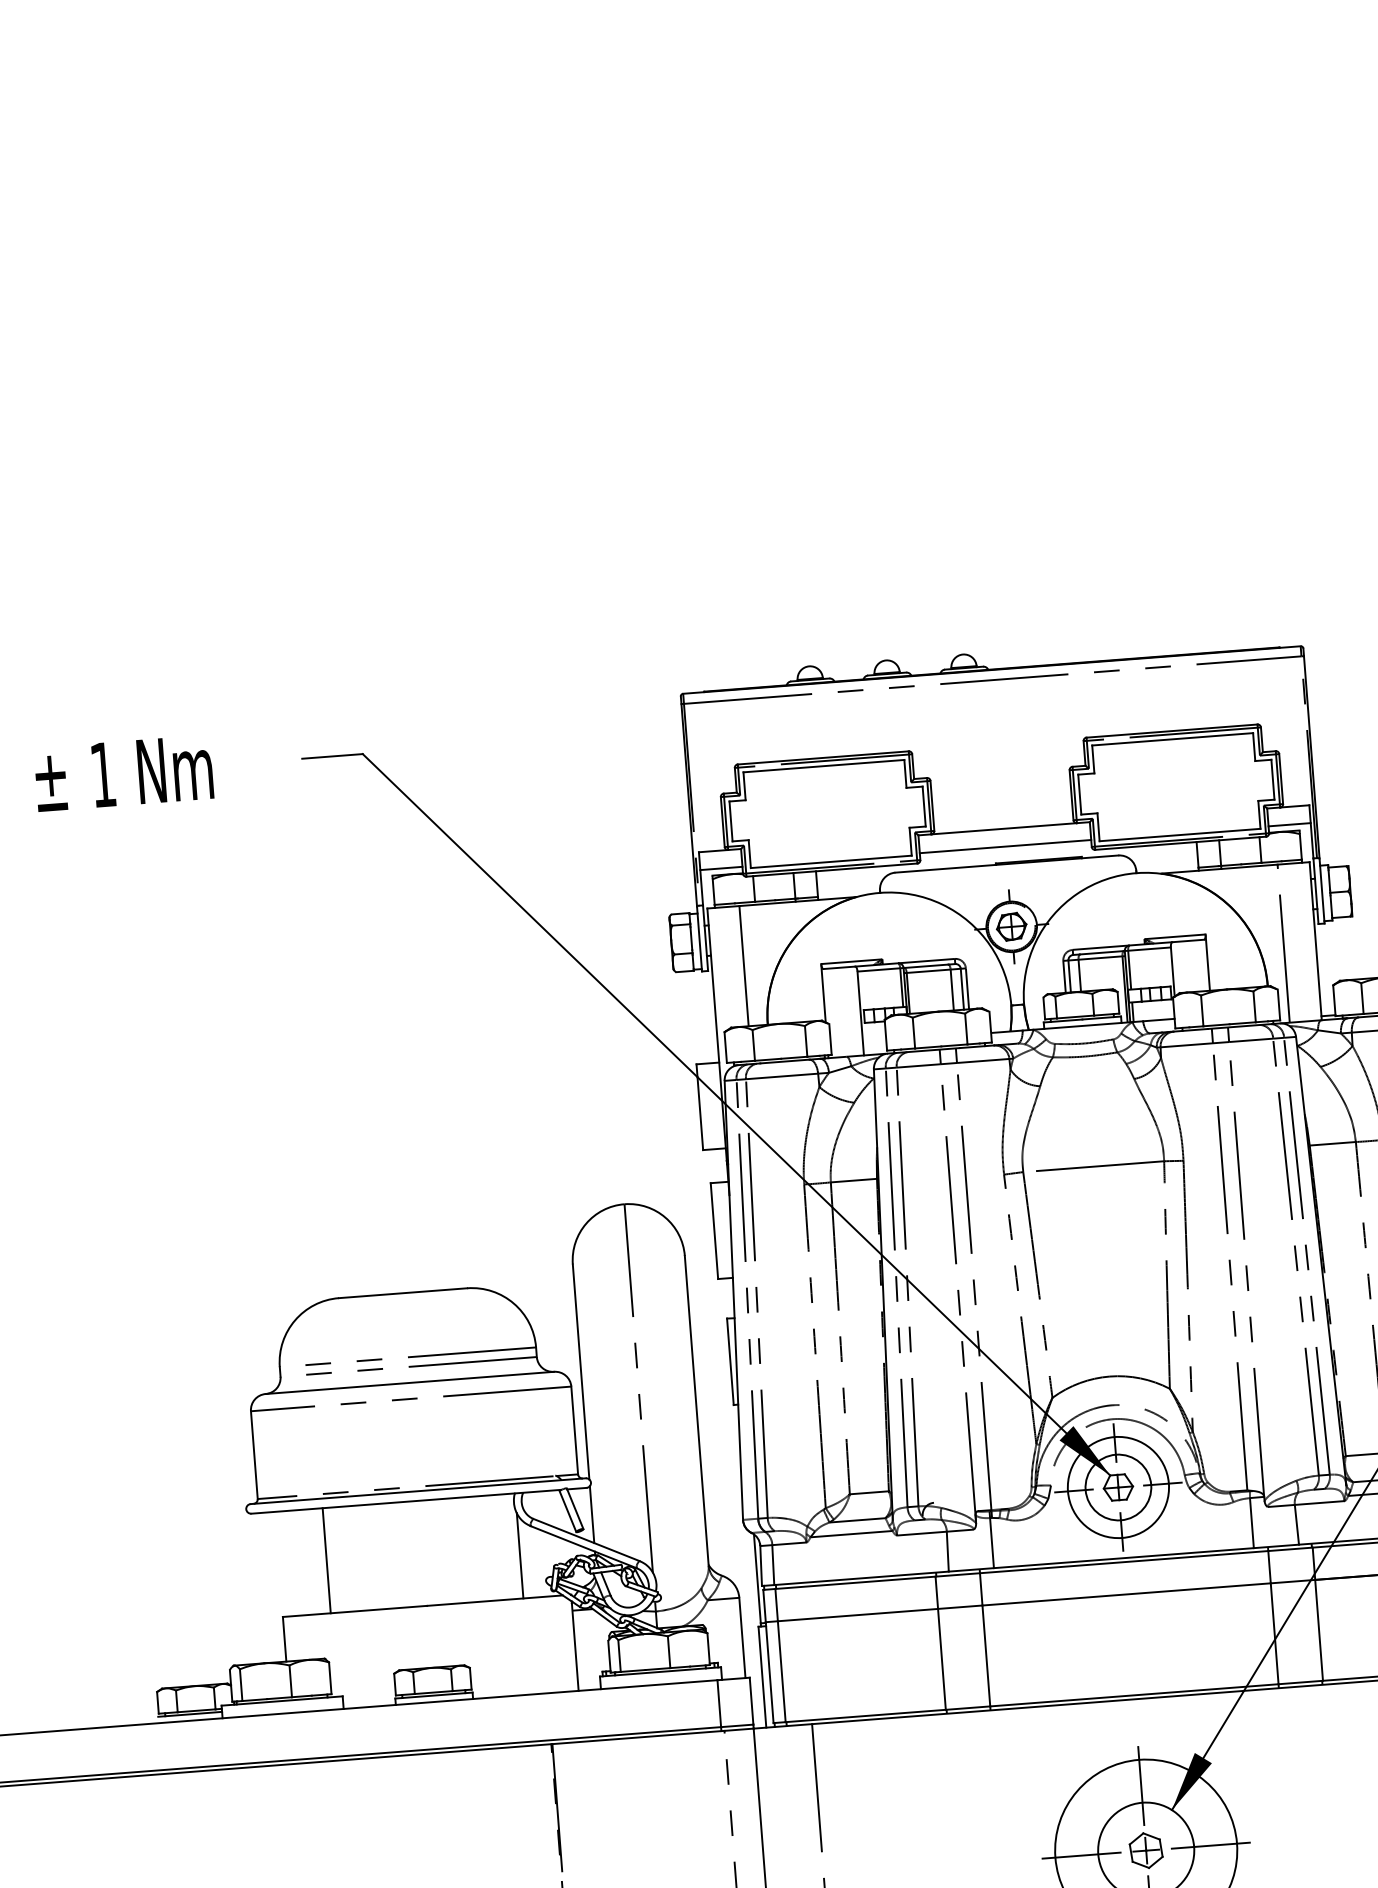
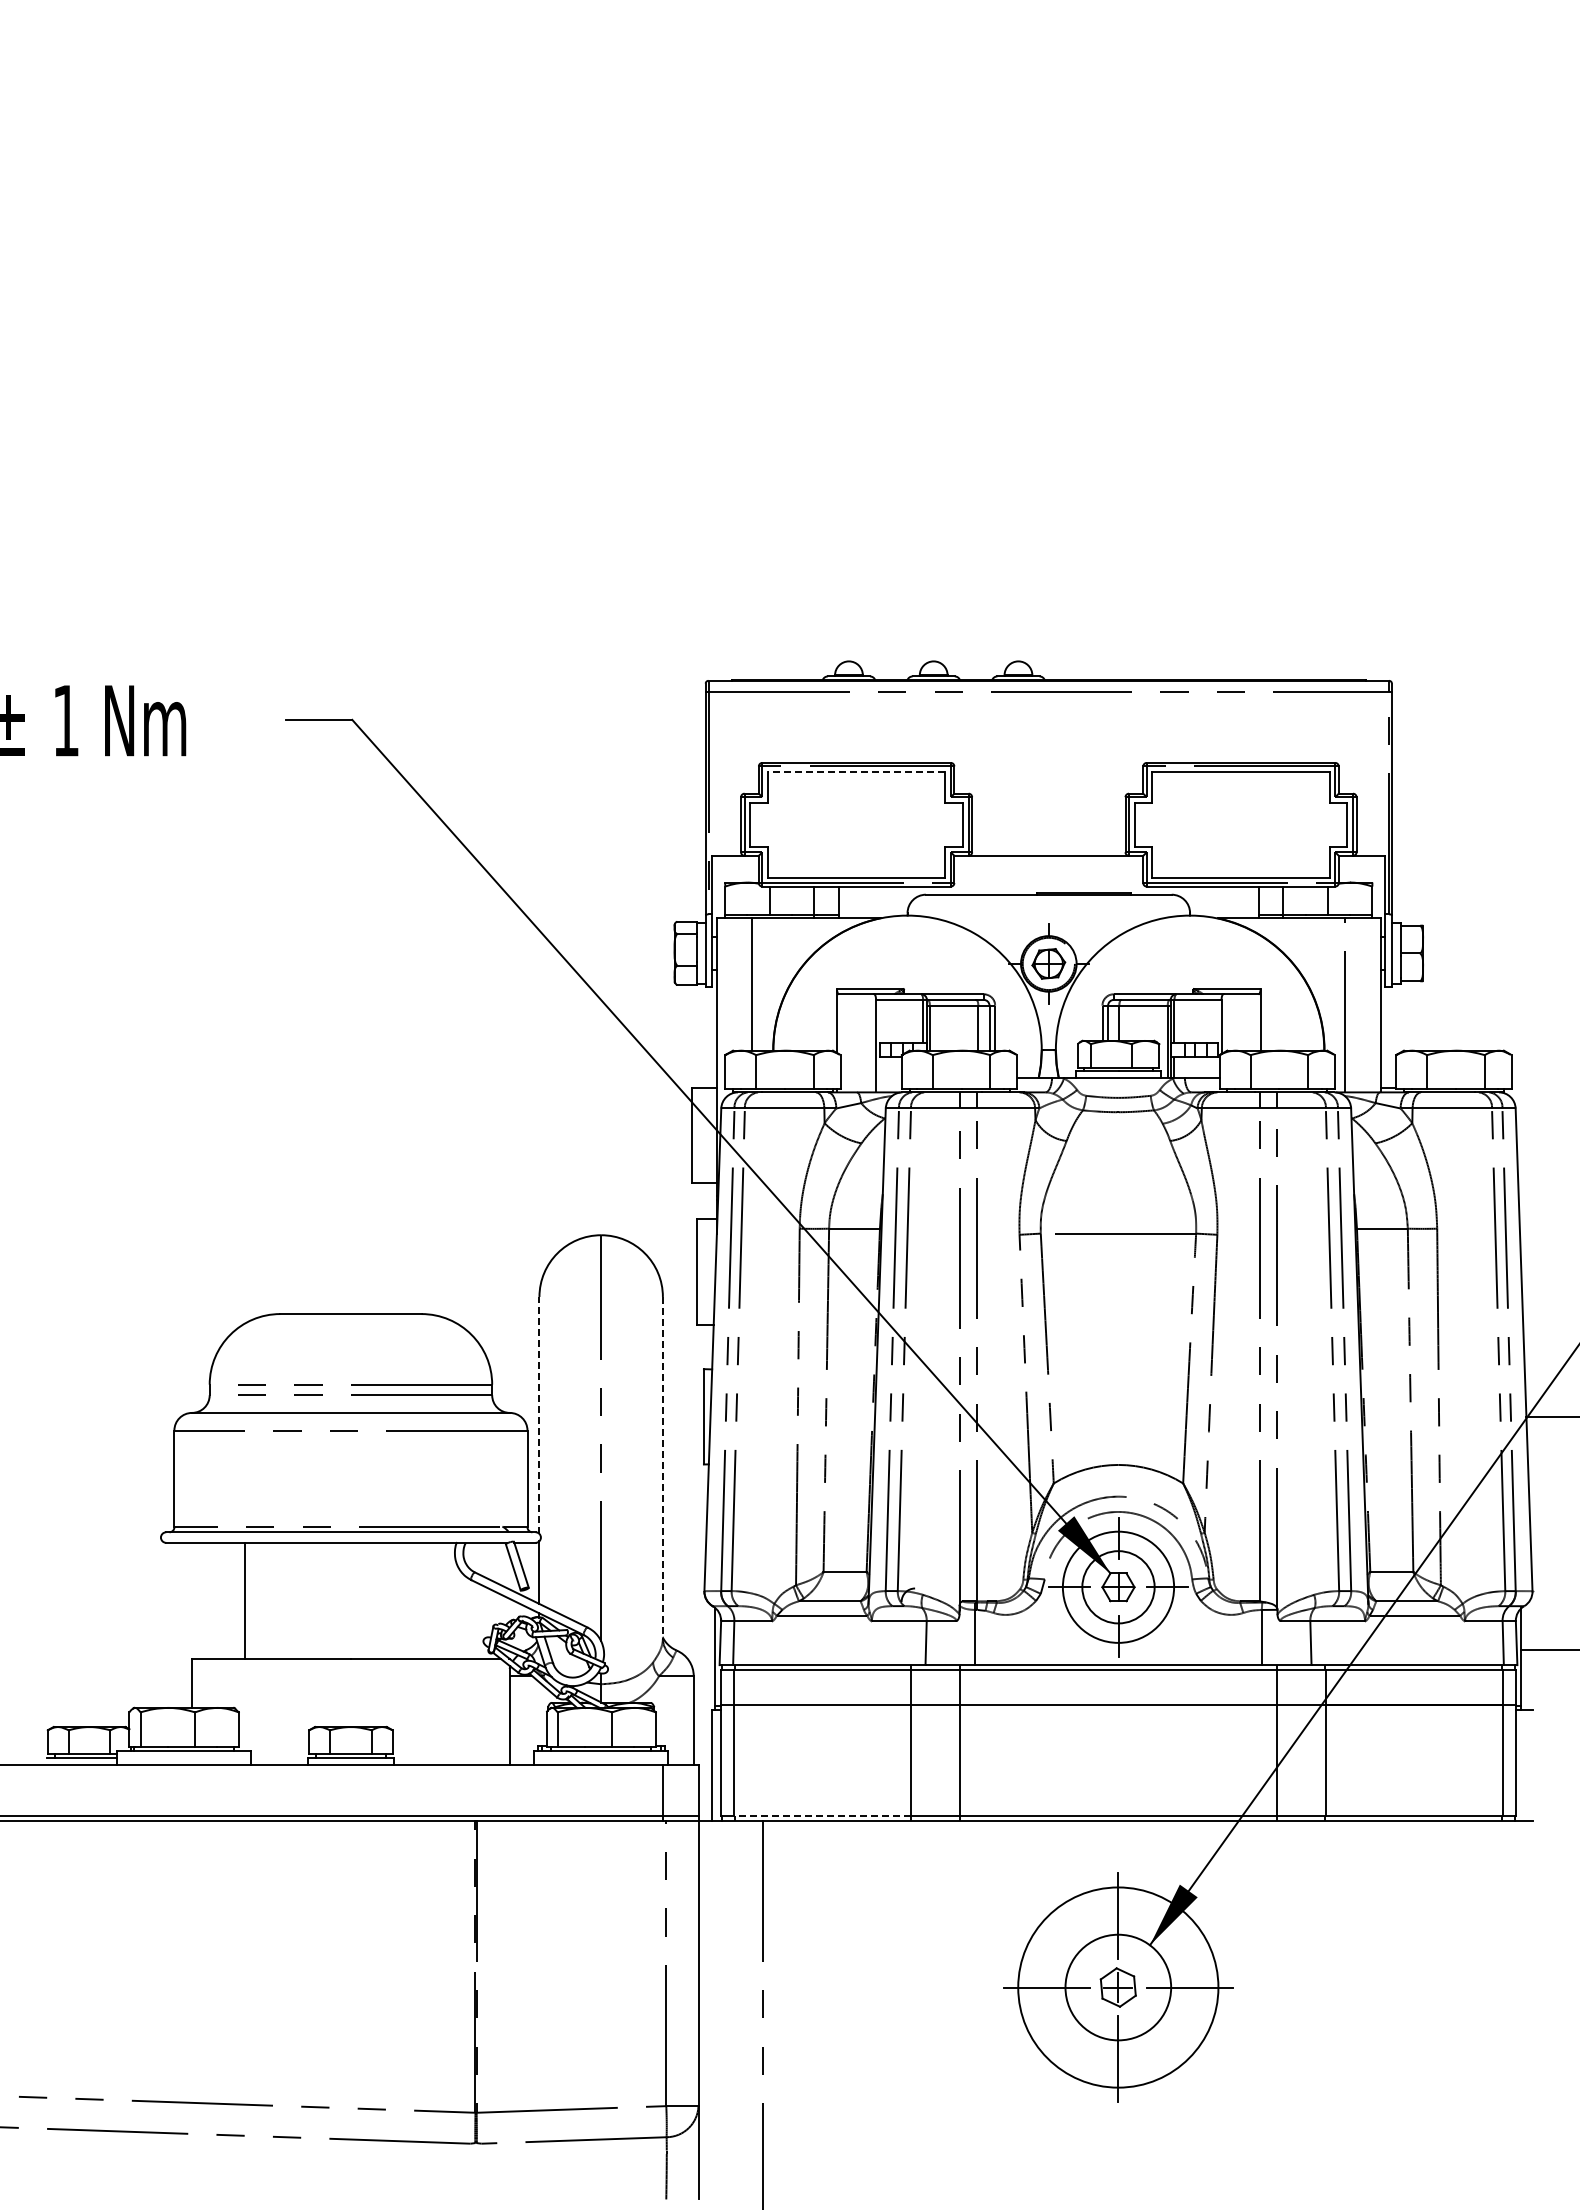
line: (823, 765) -> (856, 771), solid -> dashed
line: (1289, 824) -> (1361, 875), removed
line: (1005, 846) -> (1048, 875), removed
line: (721, 868) -> (735, 875), removed
line: (581, 1371) -> (539, 1414), solid -> dashed
line: (696, 1410) -> (662, 1467), solid -> dashed
line: (520, 1555) -> (457, 1611), removed
line: (864, 1716) -> (821, 1816), solid -> dashed

